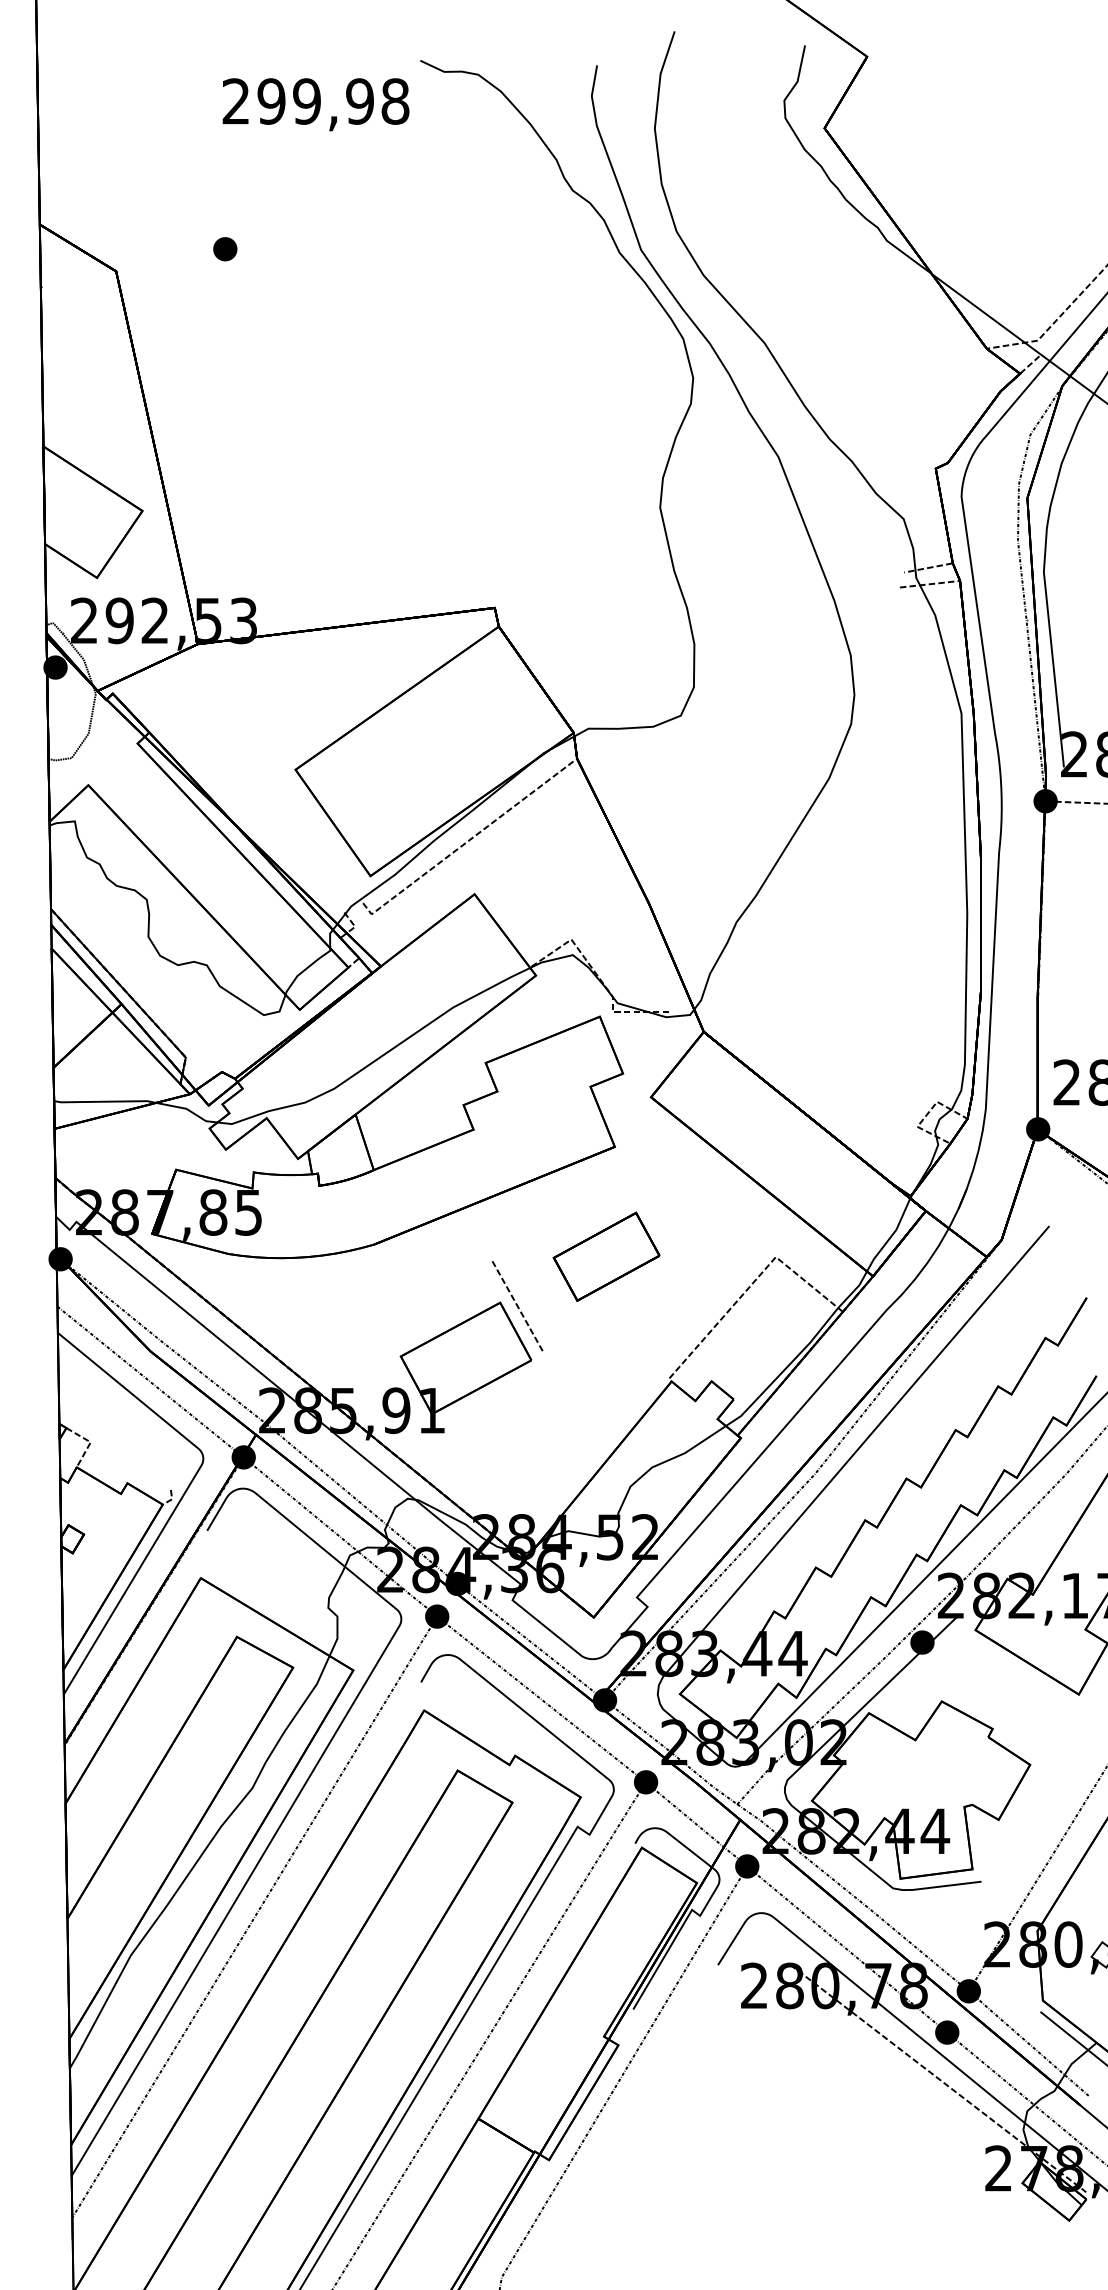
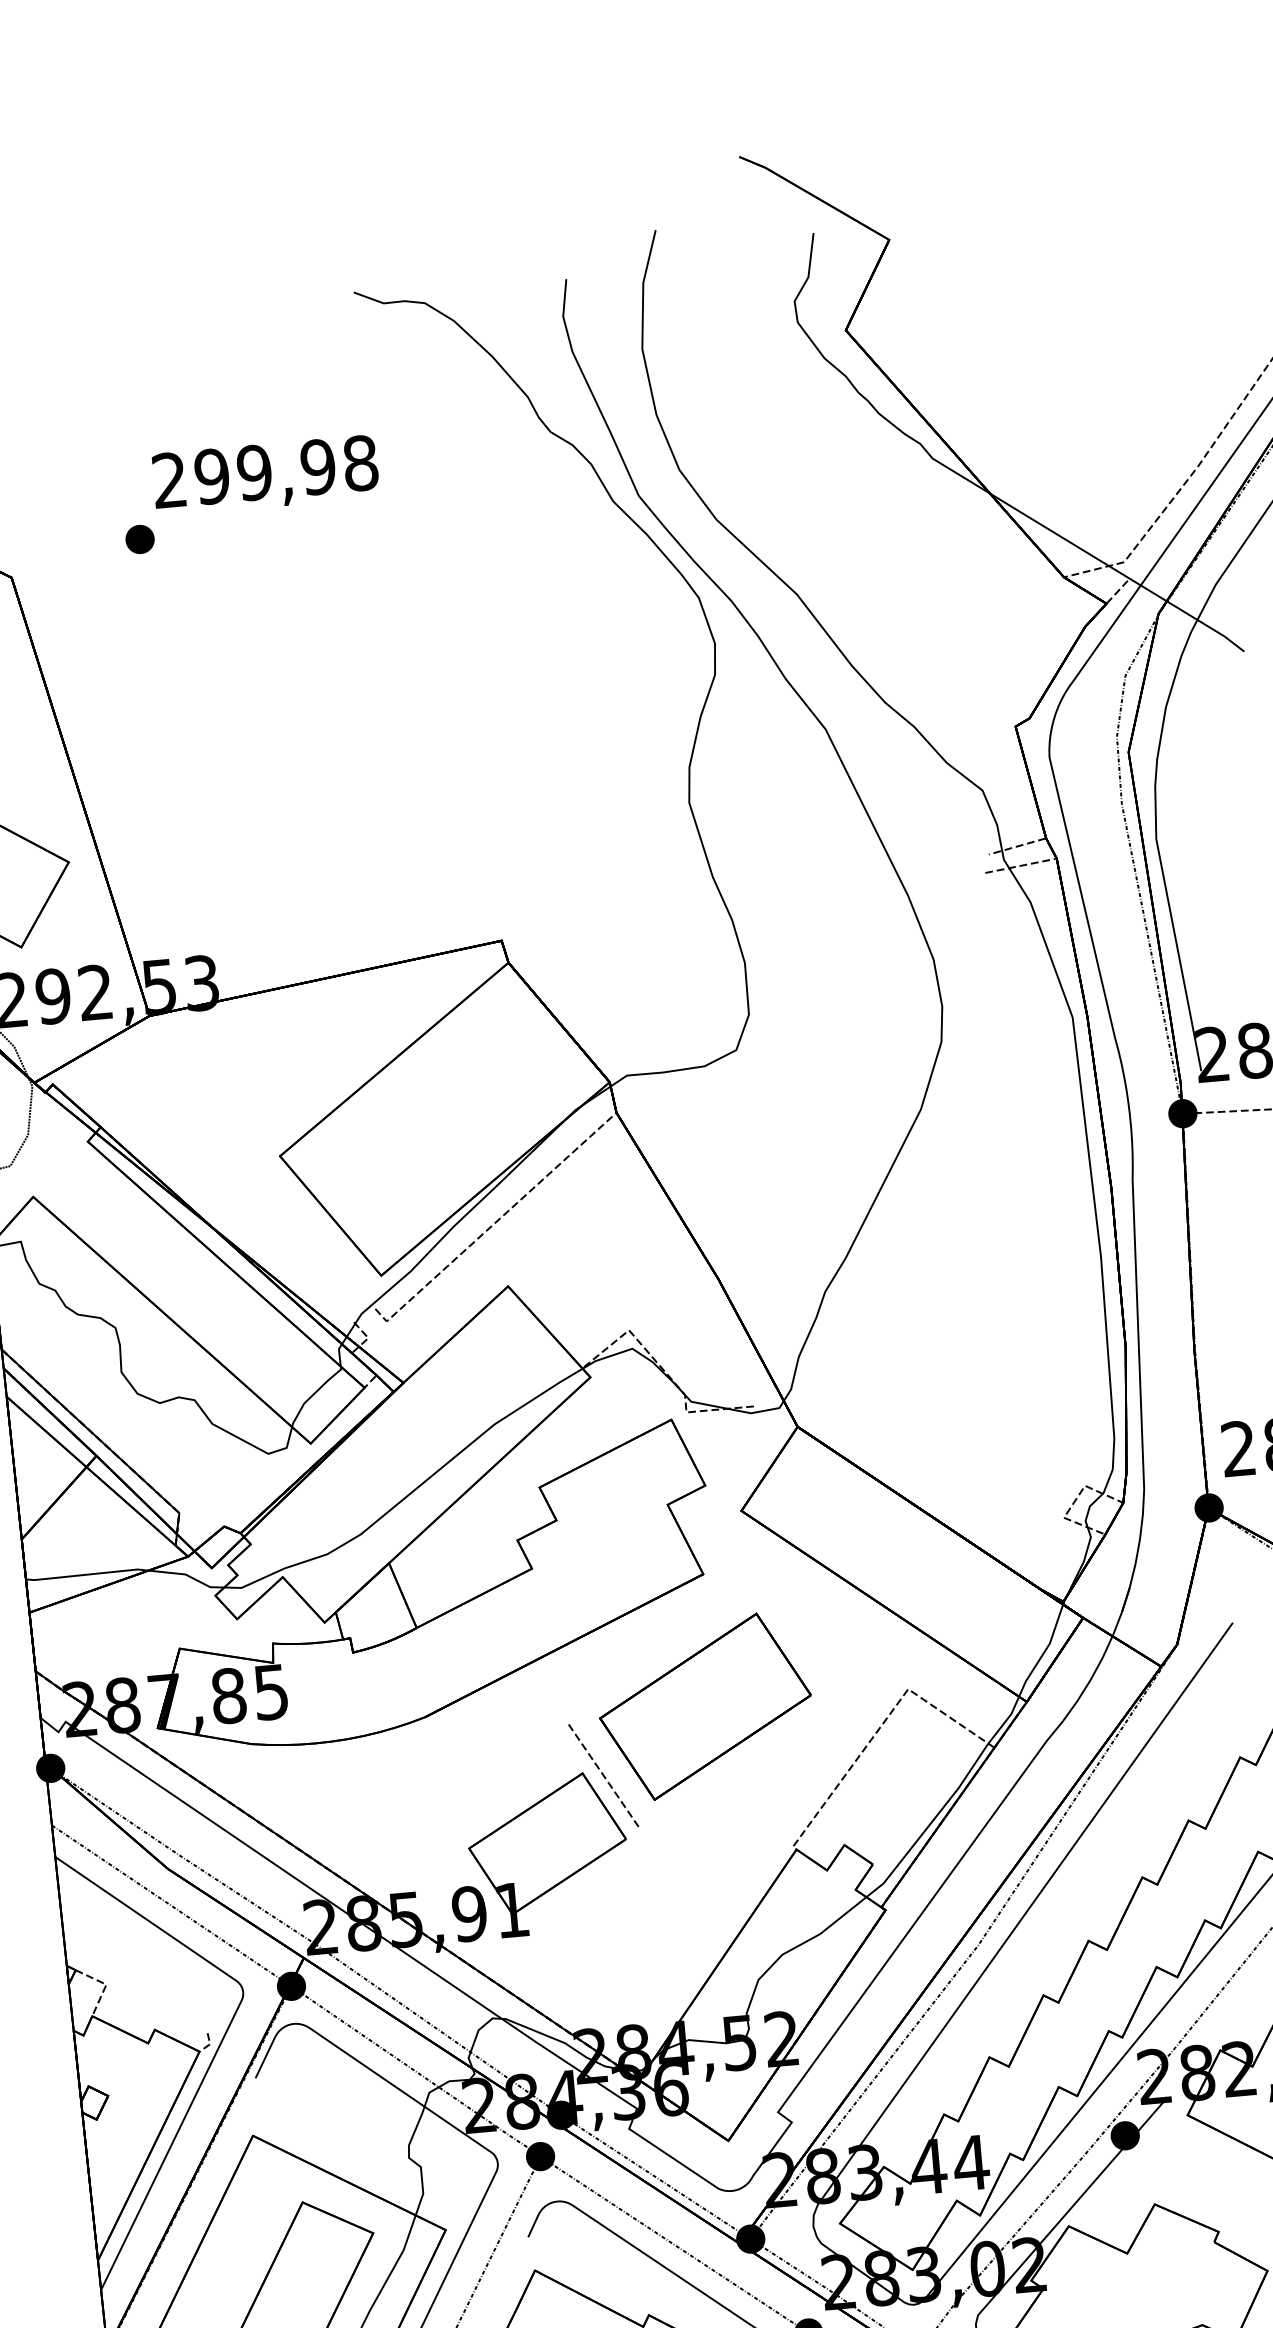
text: (315, 104) -> (265, 475), moved
part: (606, 1256) -> (705, 1706), size x1.67

